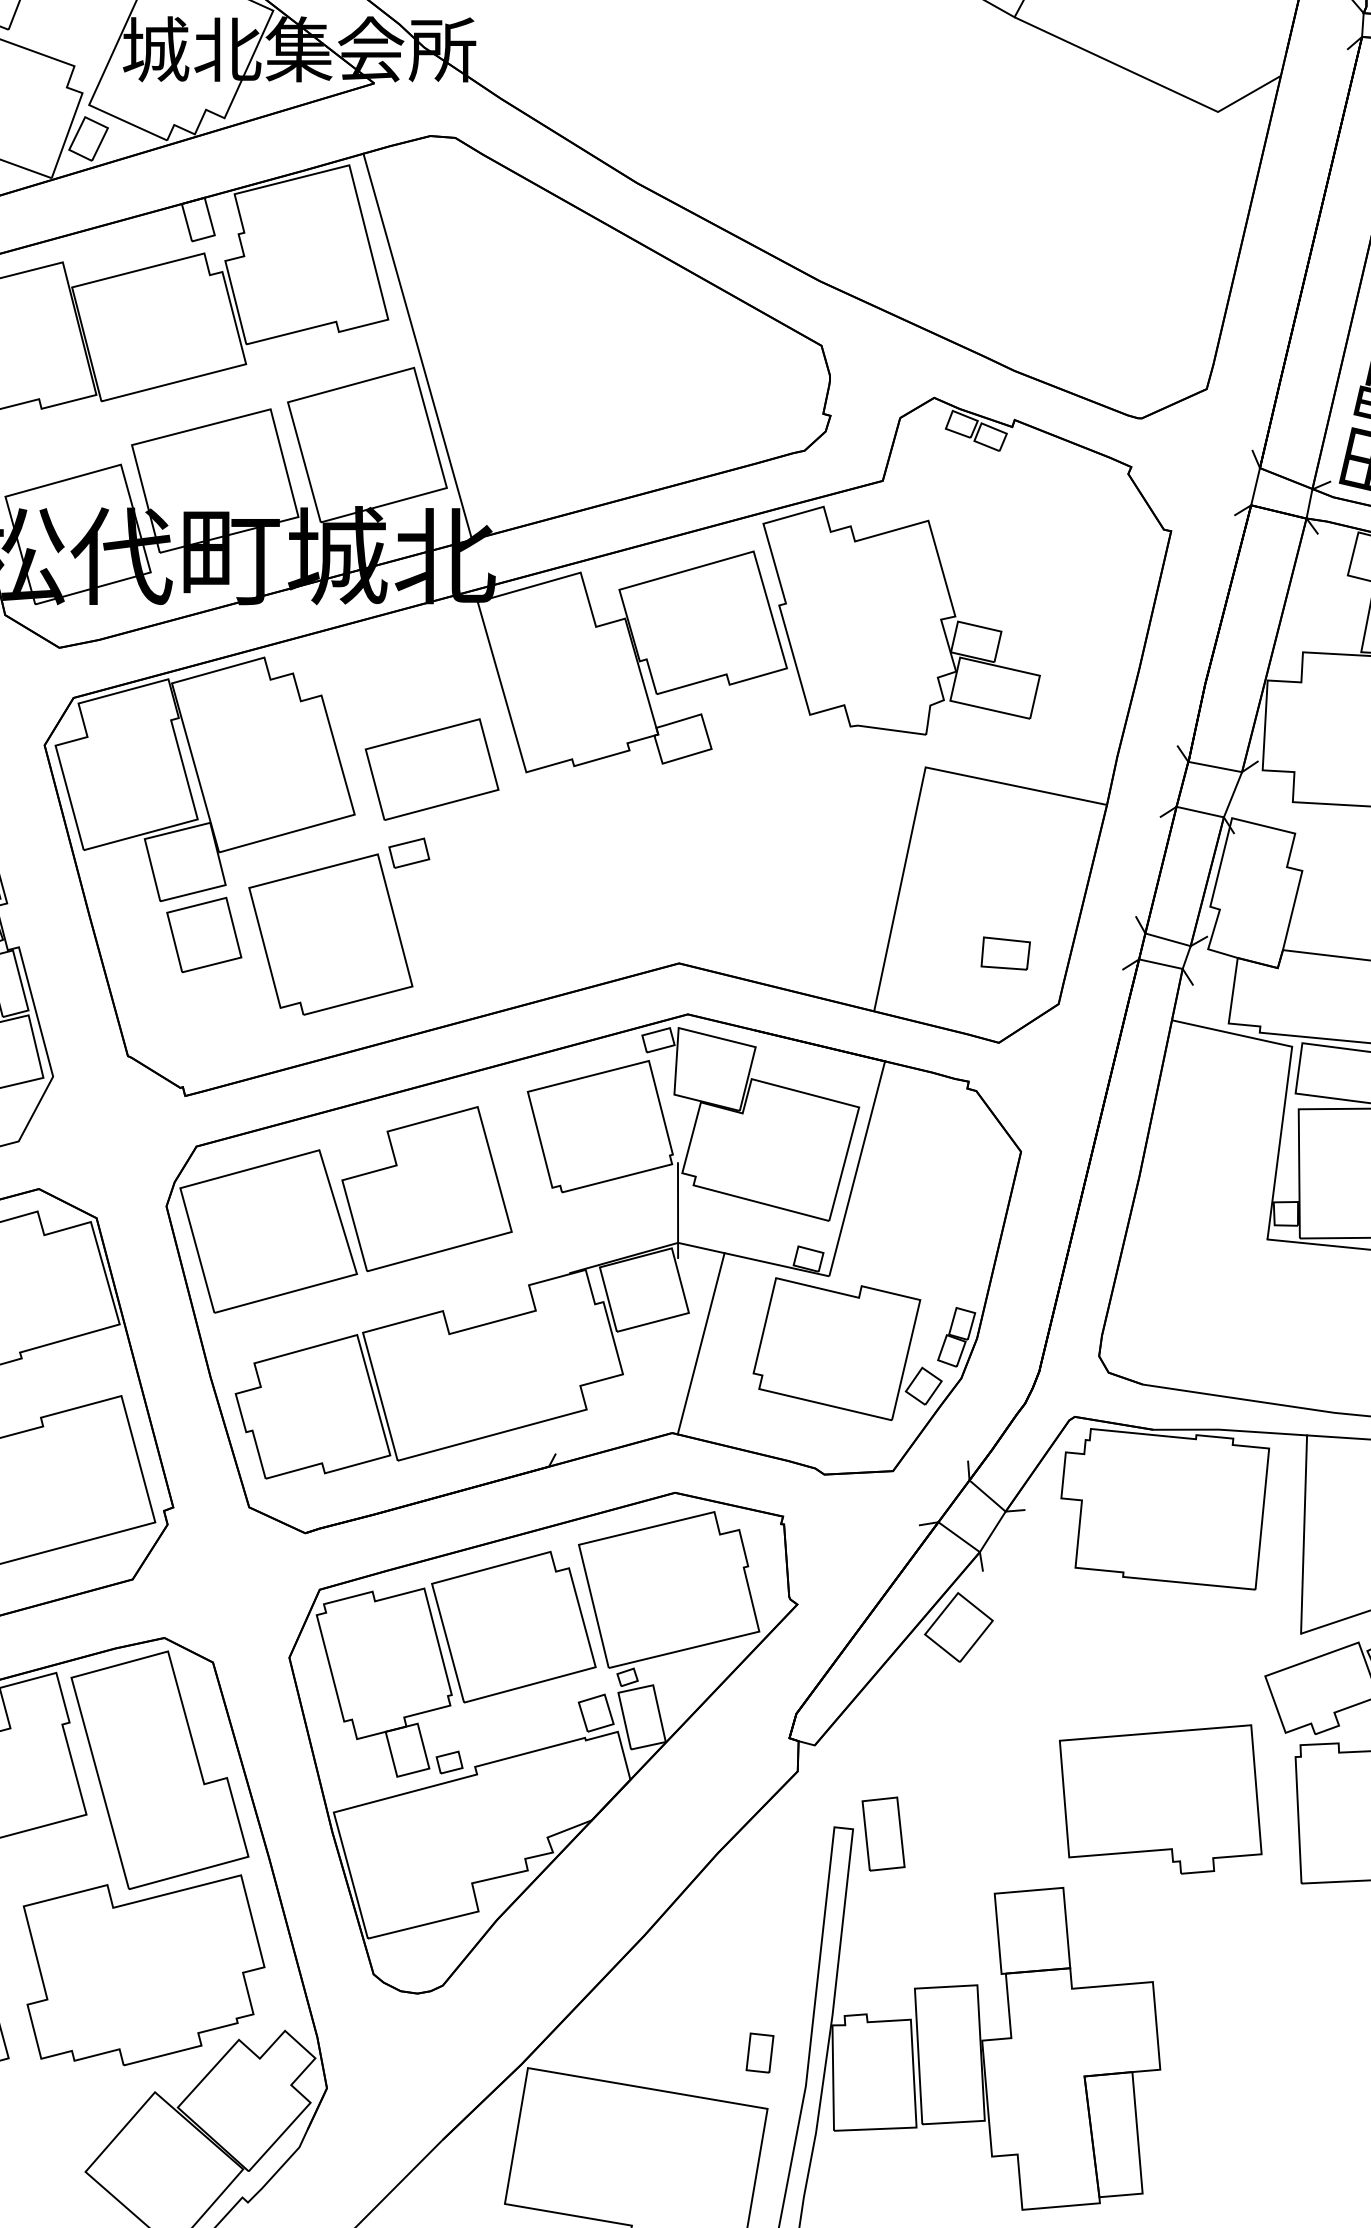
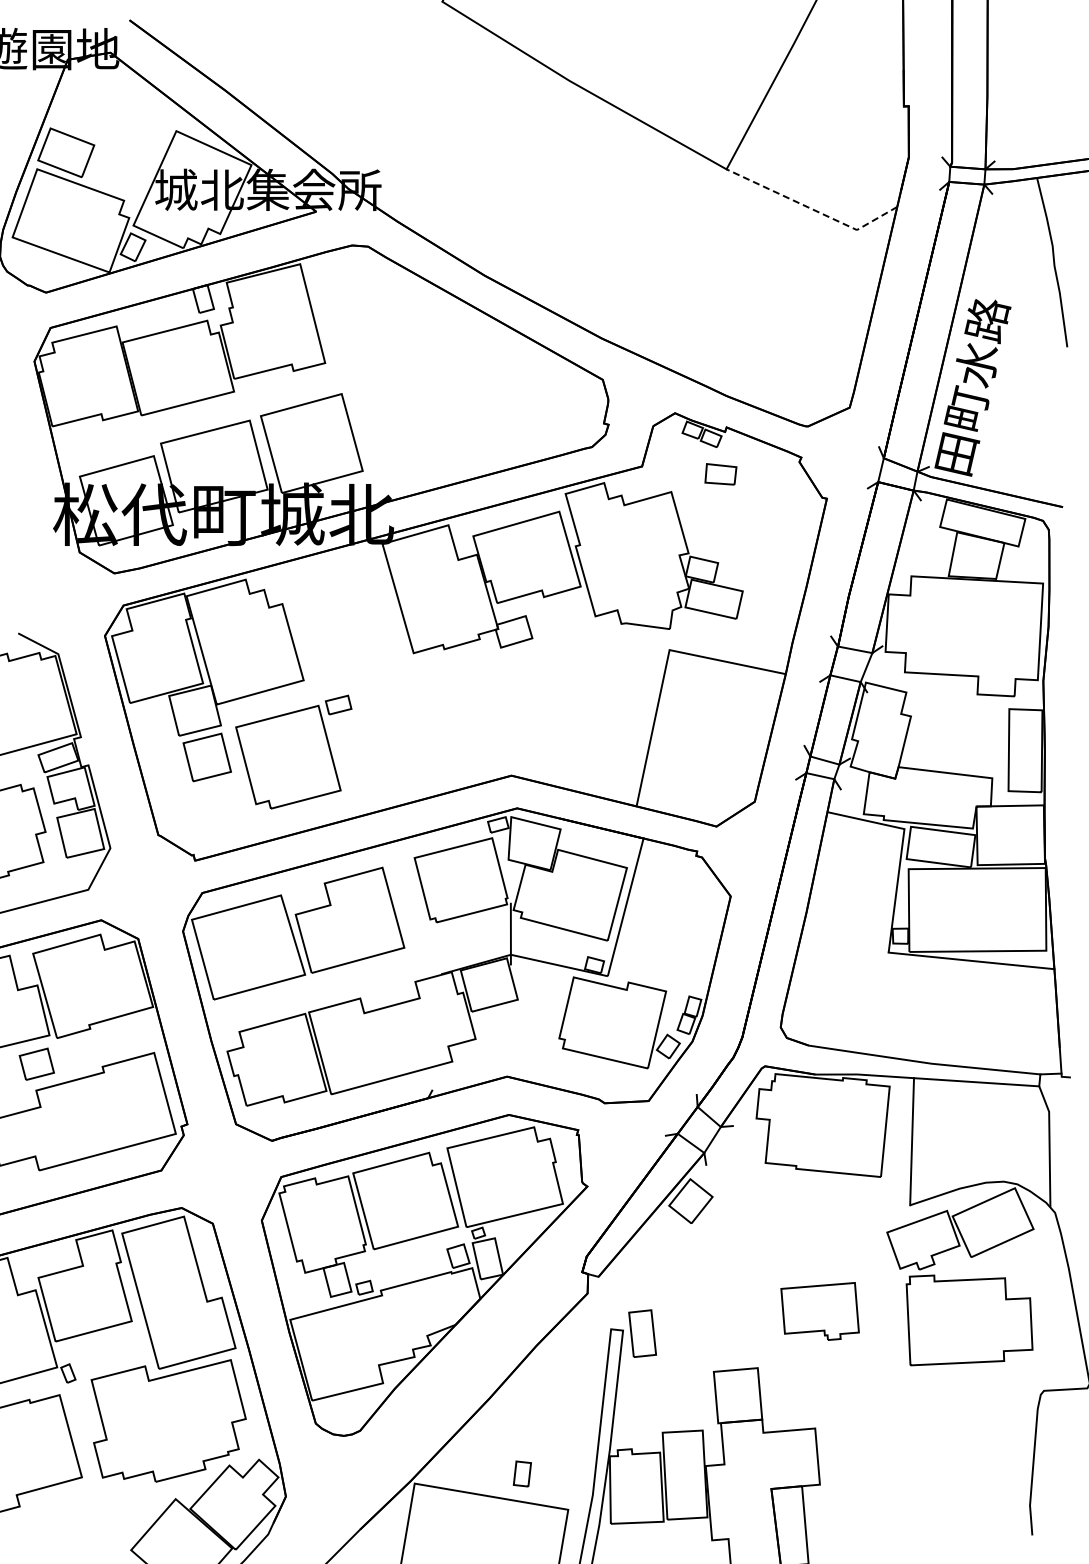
line: (1150, 79) -> (813, 209), solid -> dashed
line: (416, 346) -> (343, 380), removed
part: (430, 769) -> (352, 651), removed
part: (1005, 953) -> (720, 474), moved
line: (700, 1343) -> (525, 1019), removed
part: (1159, 1799) -> (819, 1311), size x0.6
part: (758, 2052) -> (521, 1473), moved

